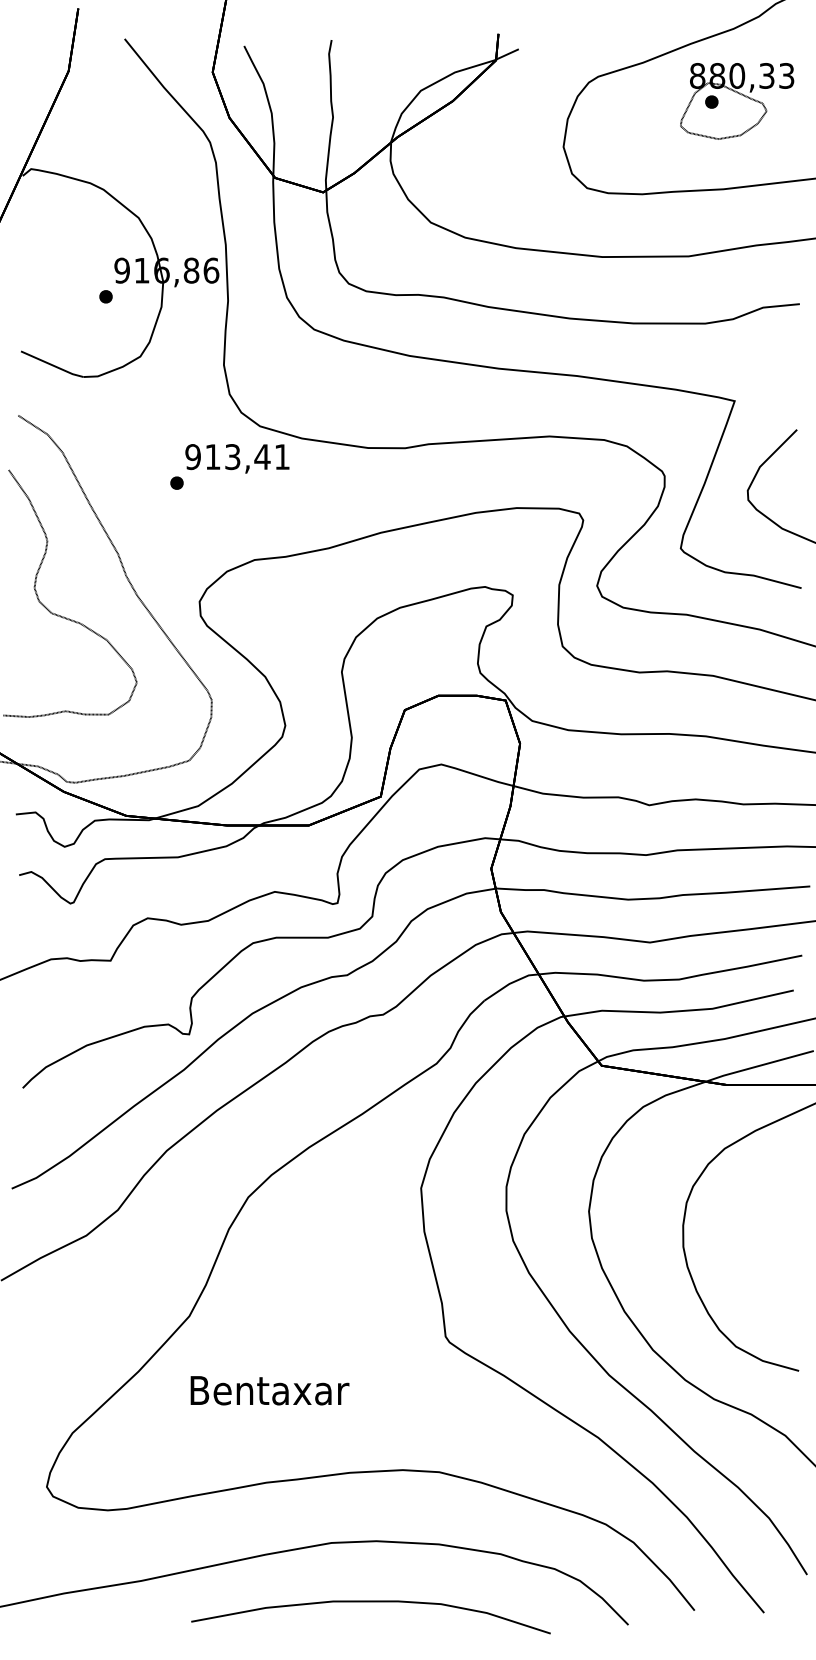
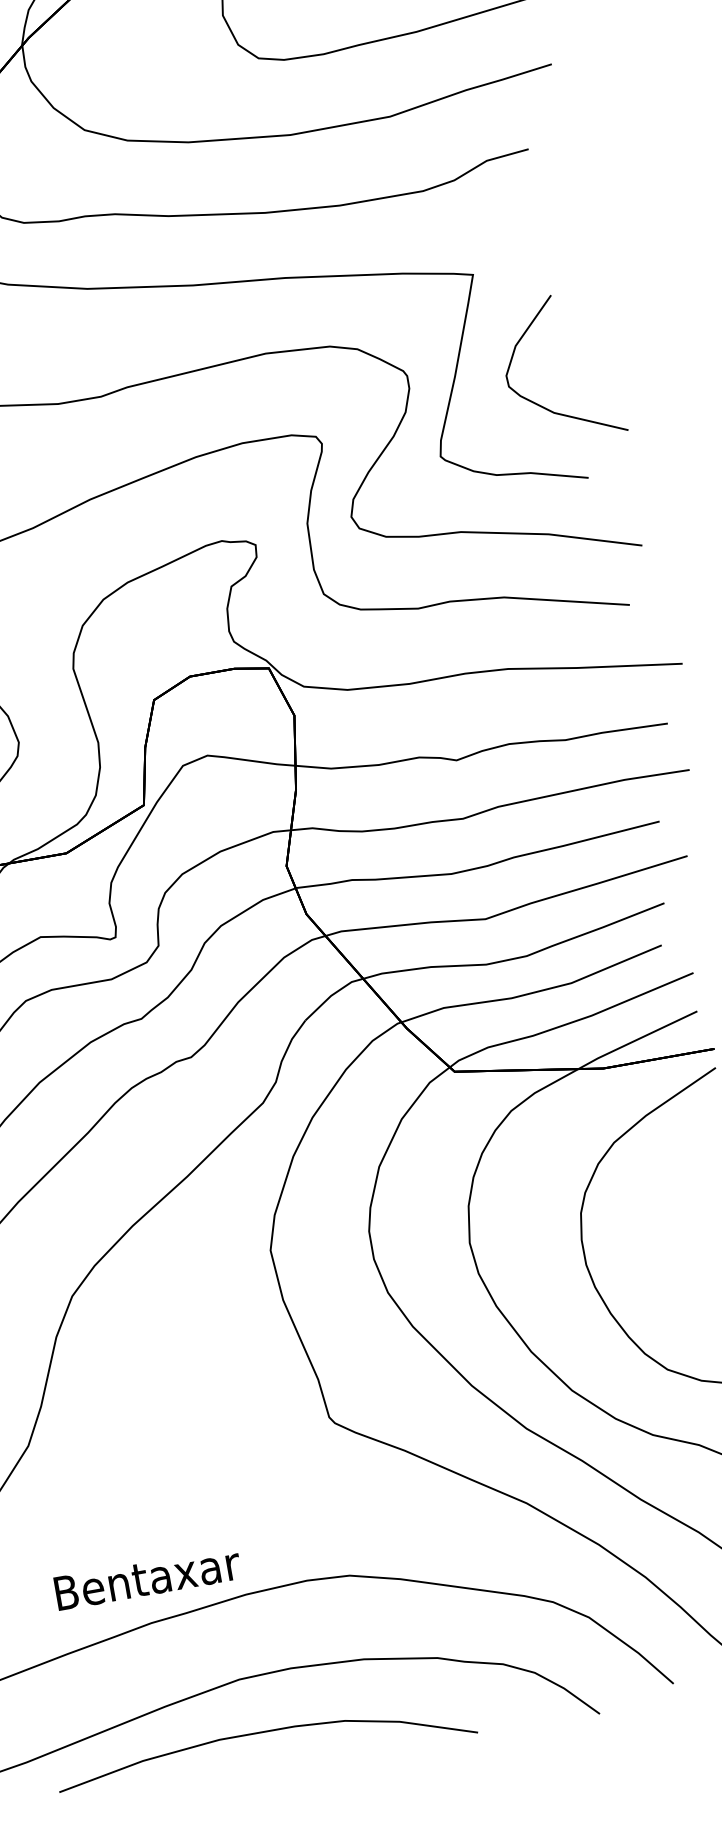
text: (269, 1390) -> (147, 1578), moved
curve: (370, 1602) -> (263, 1733), moved

